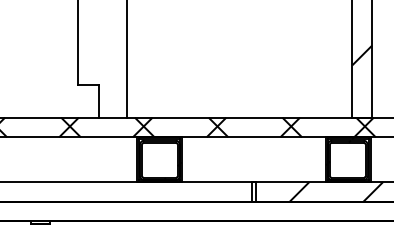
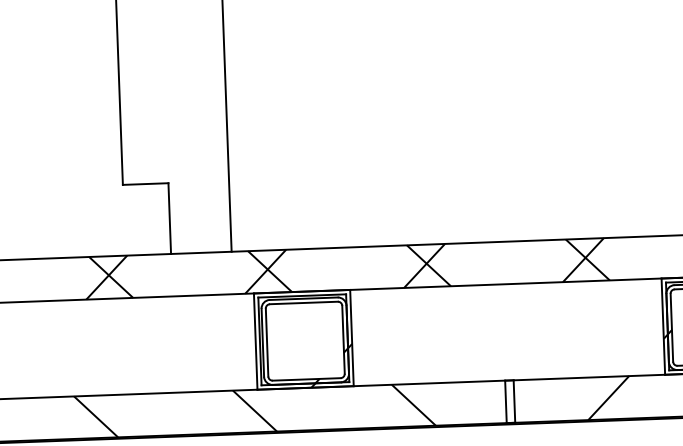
hatch: (135, 191) -> (255, 410), added

